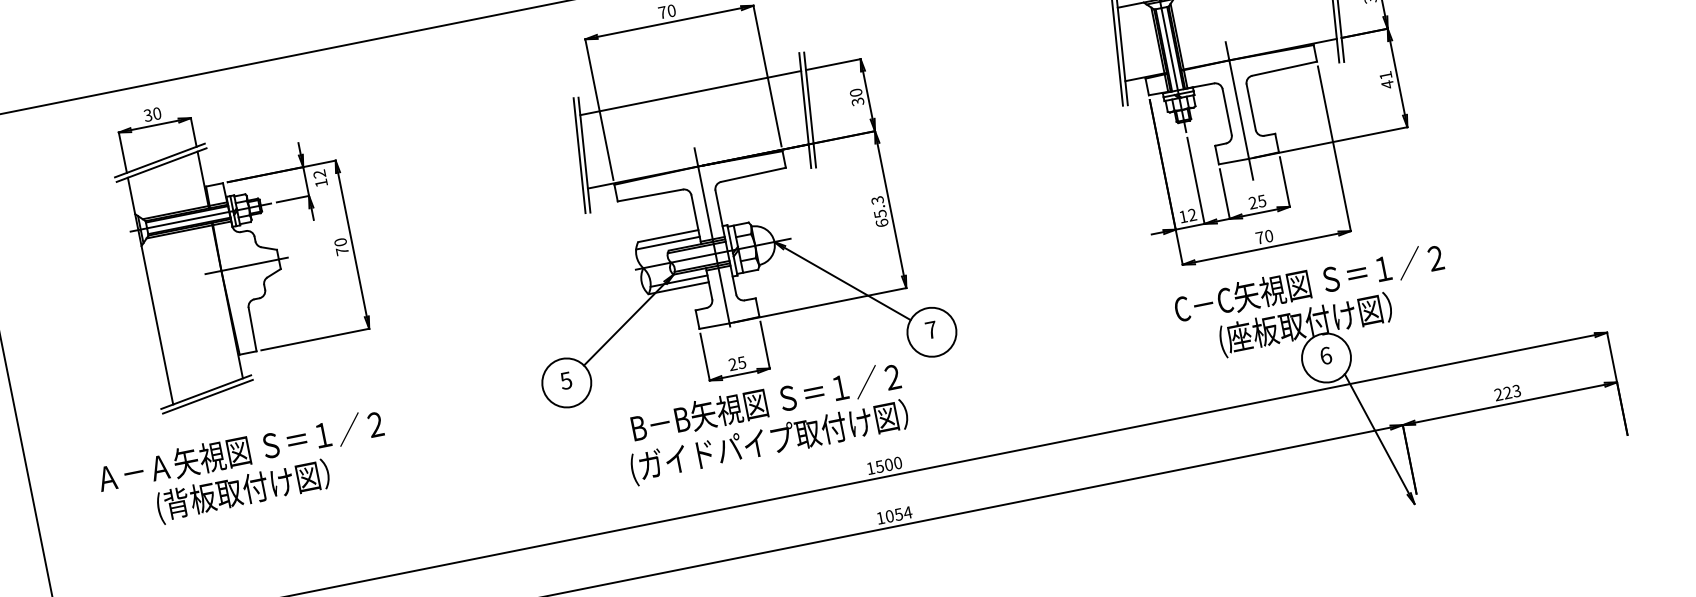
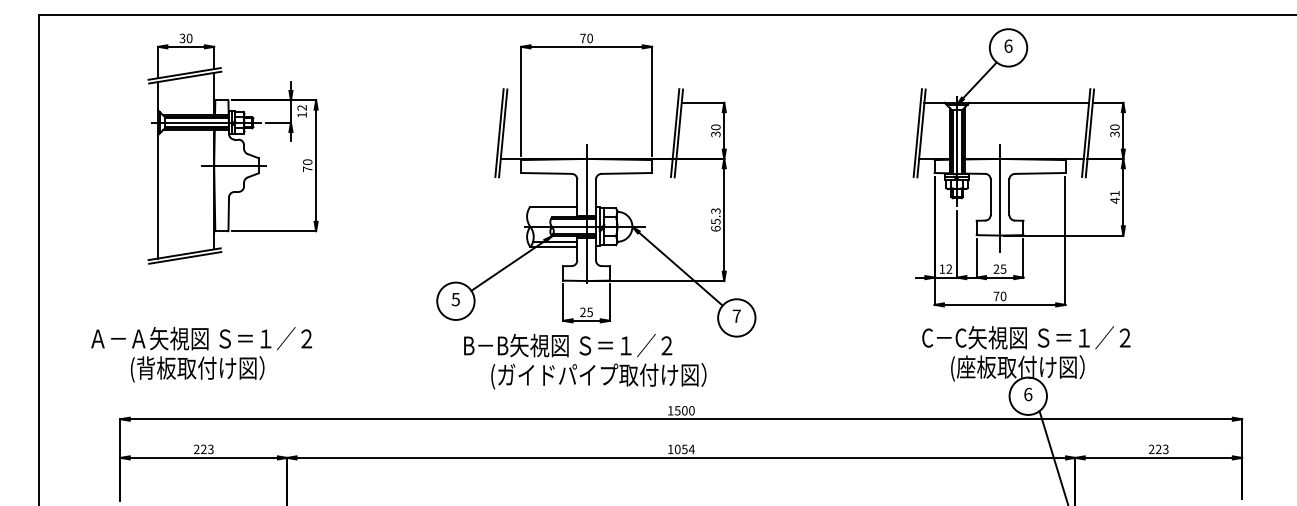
line: (689, 92) -> (591, 102), removed
line: (667, 242) -> (552, 211), removed
text: (766, 402) -> (568, 345), moved
text: (244, 471) -> (201, 354), moved

